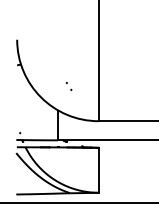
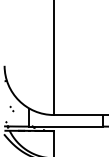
part: (68, 85) -> (11, 108), moved

